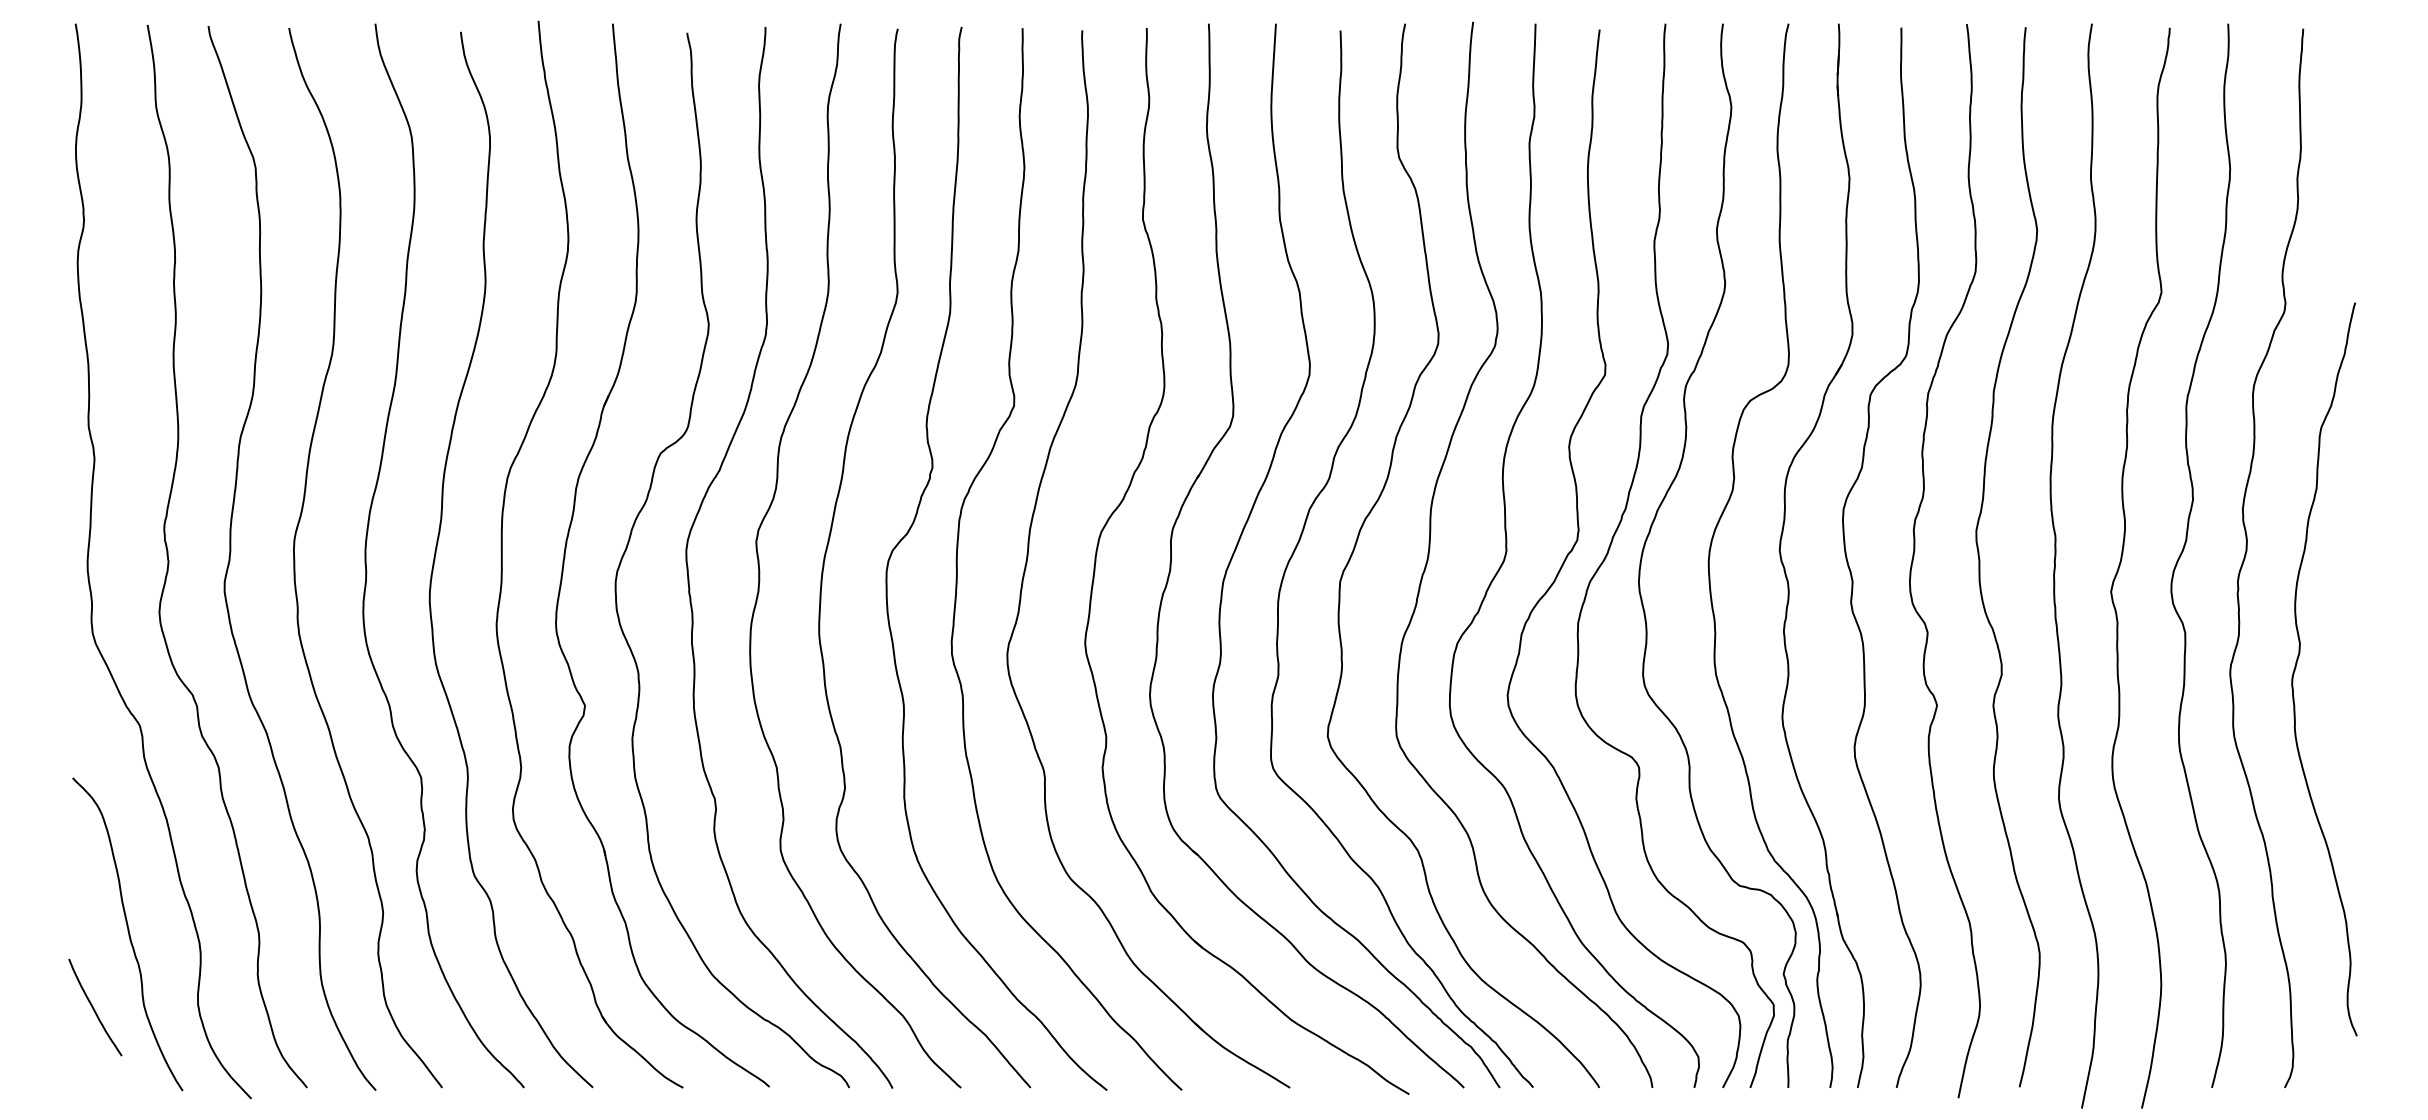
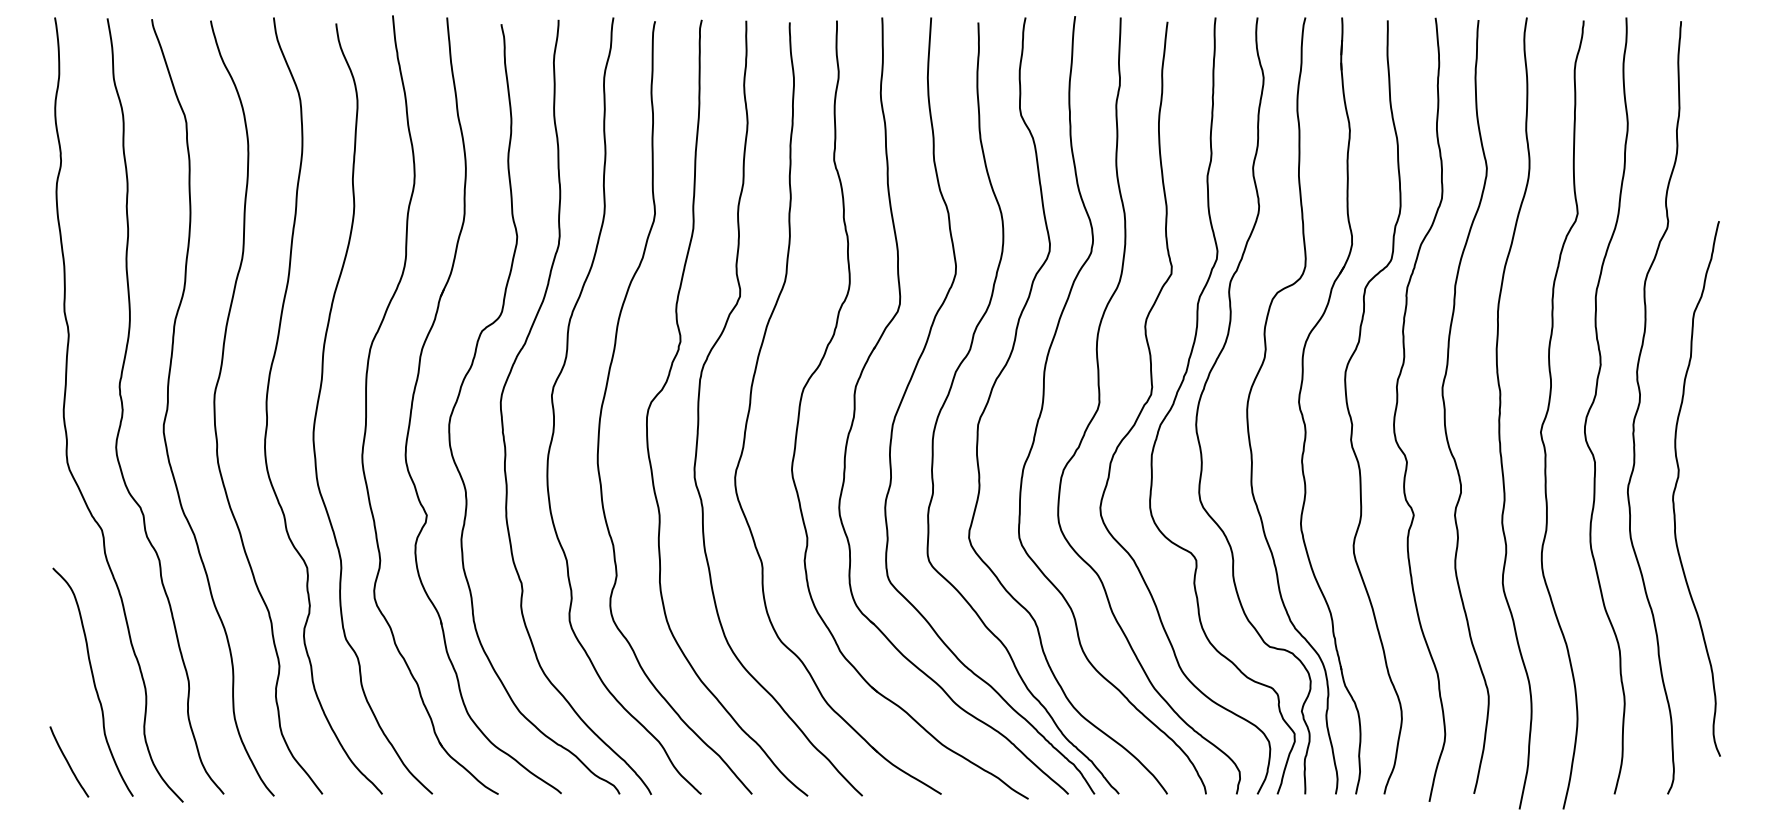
curve: (94, 1008) -> (68, 762), moved

